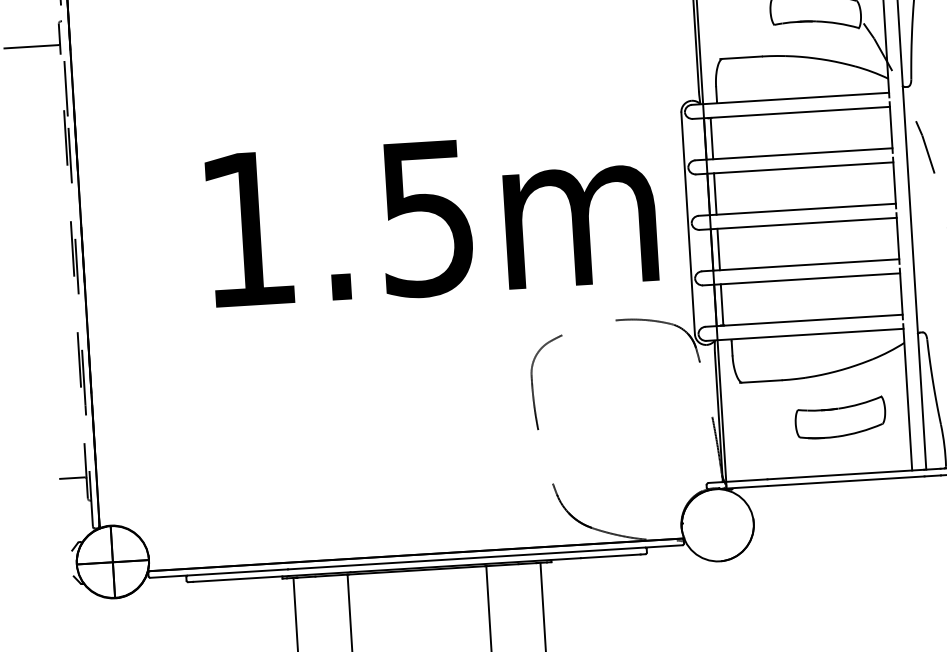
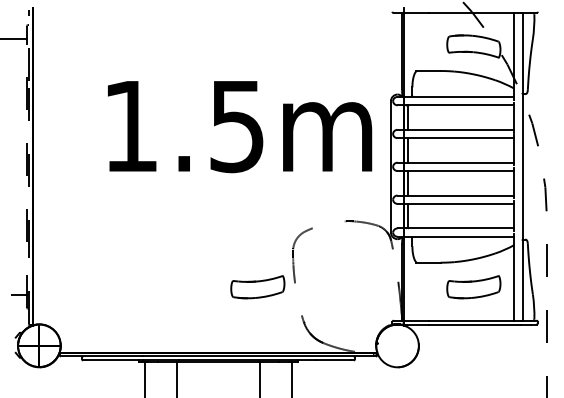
text: (432, 219) -> (240, 127), moved
part: (475, 441) -> (257, 287), added

